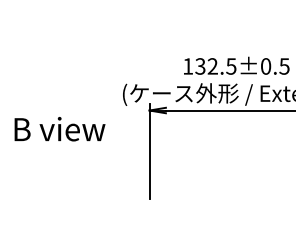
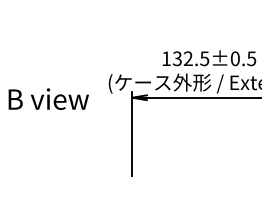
text: (59, 129) -> (48, 99), moved

